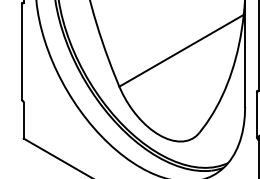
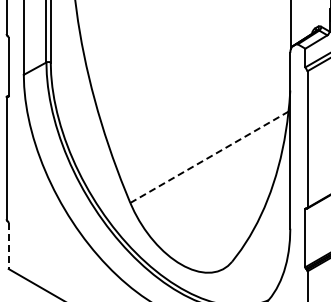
line: (181, 50) -> (209, 157), solid -> dashed
line: (23, 120) -> (8, 246), solid -> dashed

